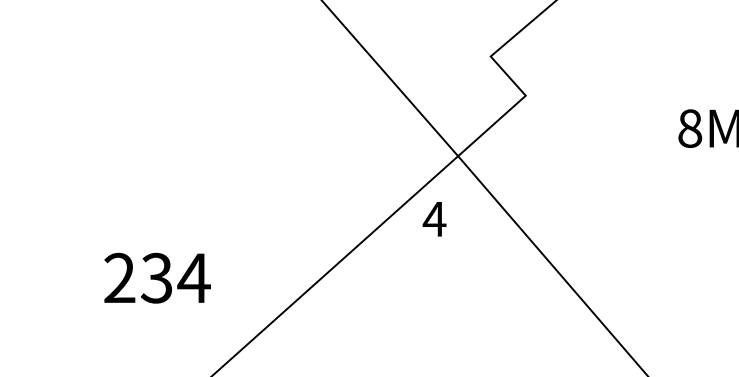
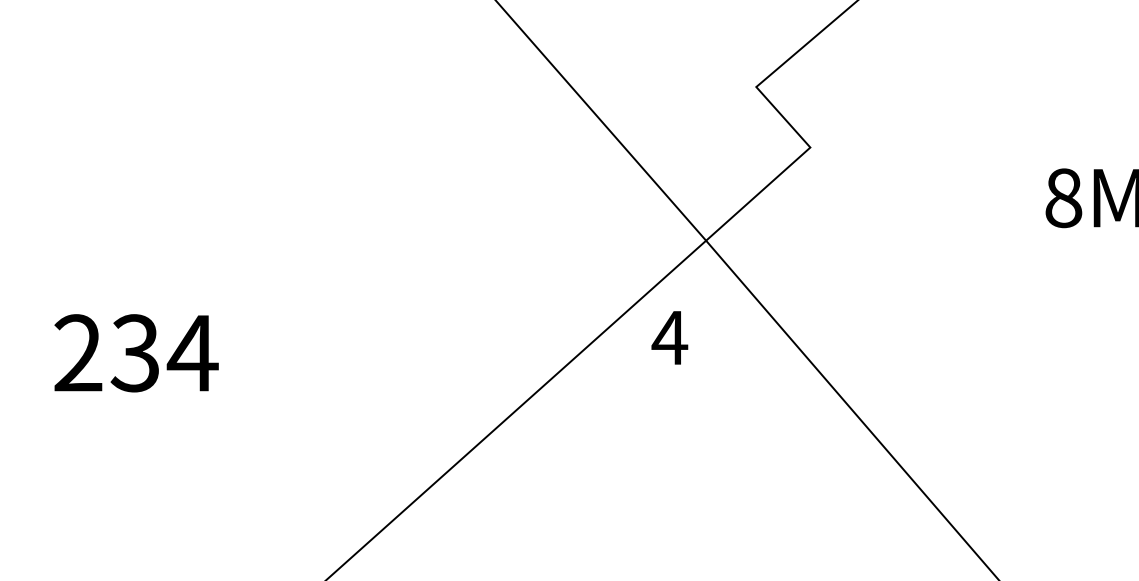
text: (157, 277) -> (136, 352), moved

